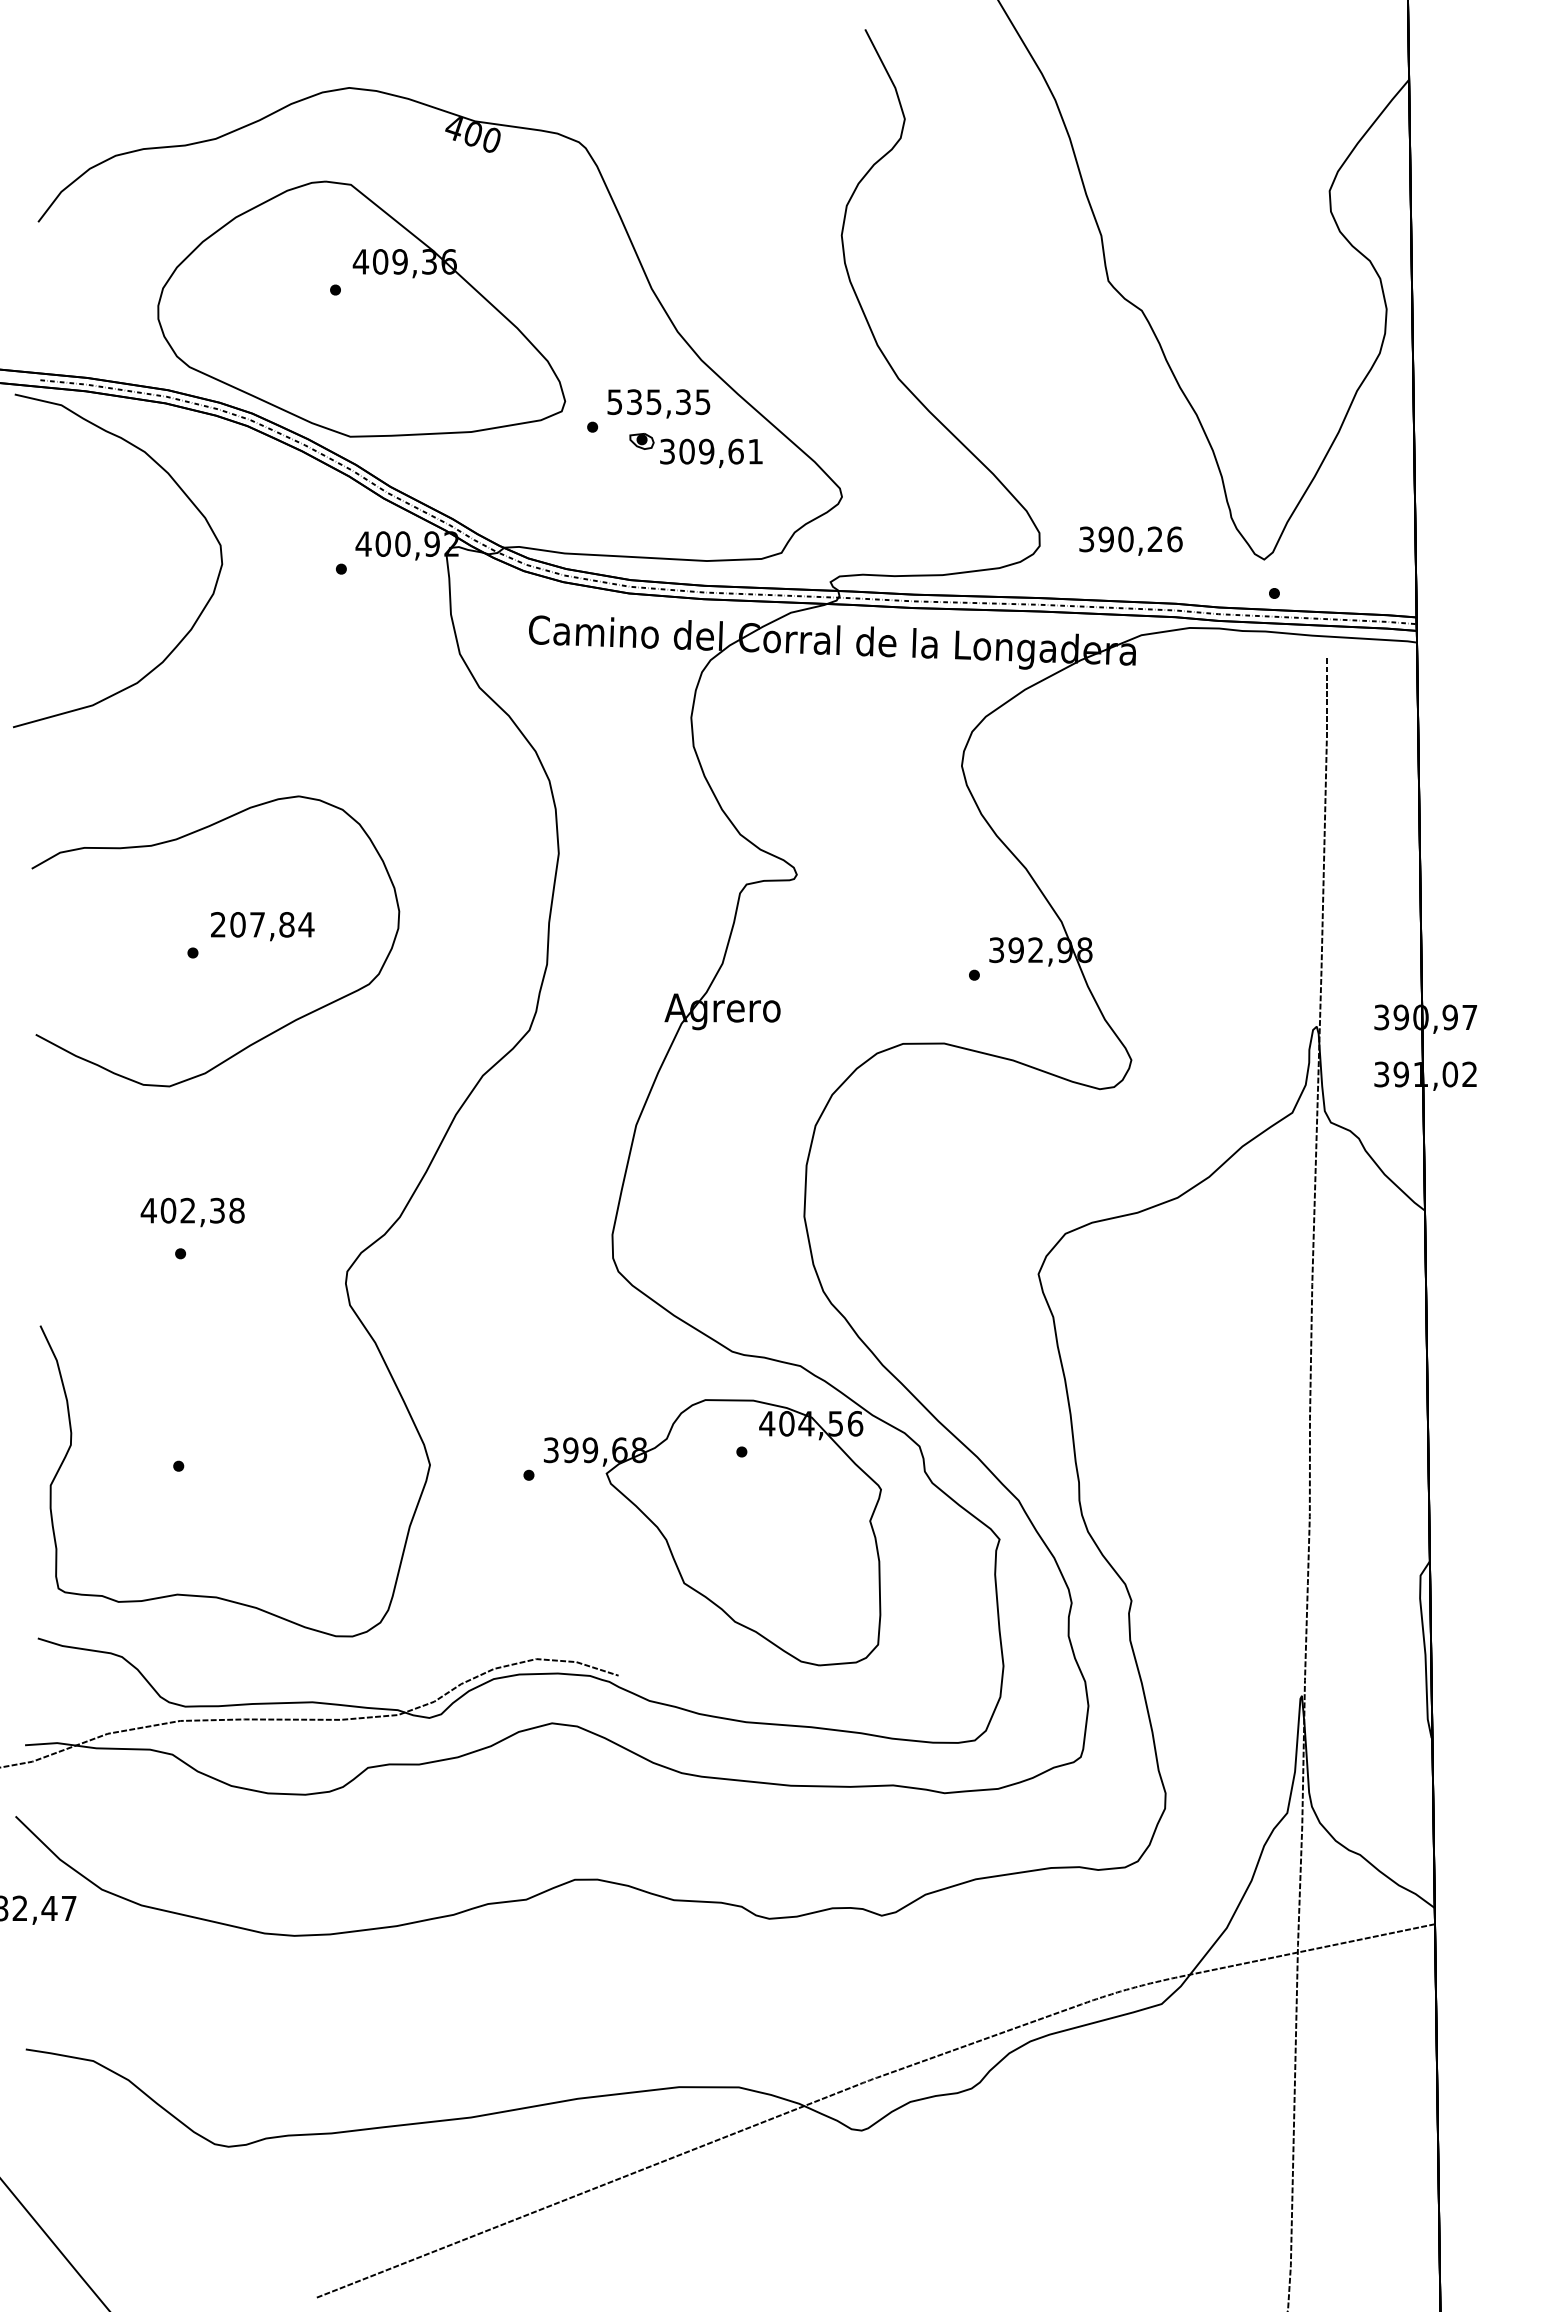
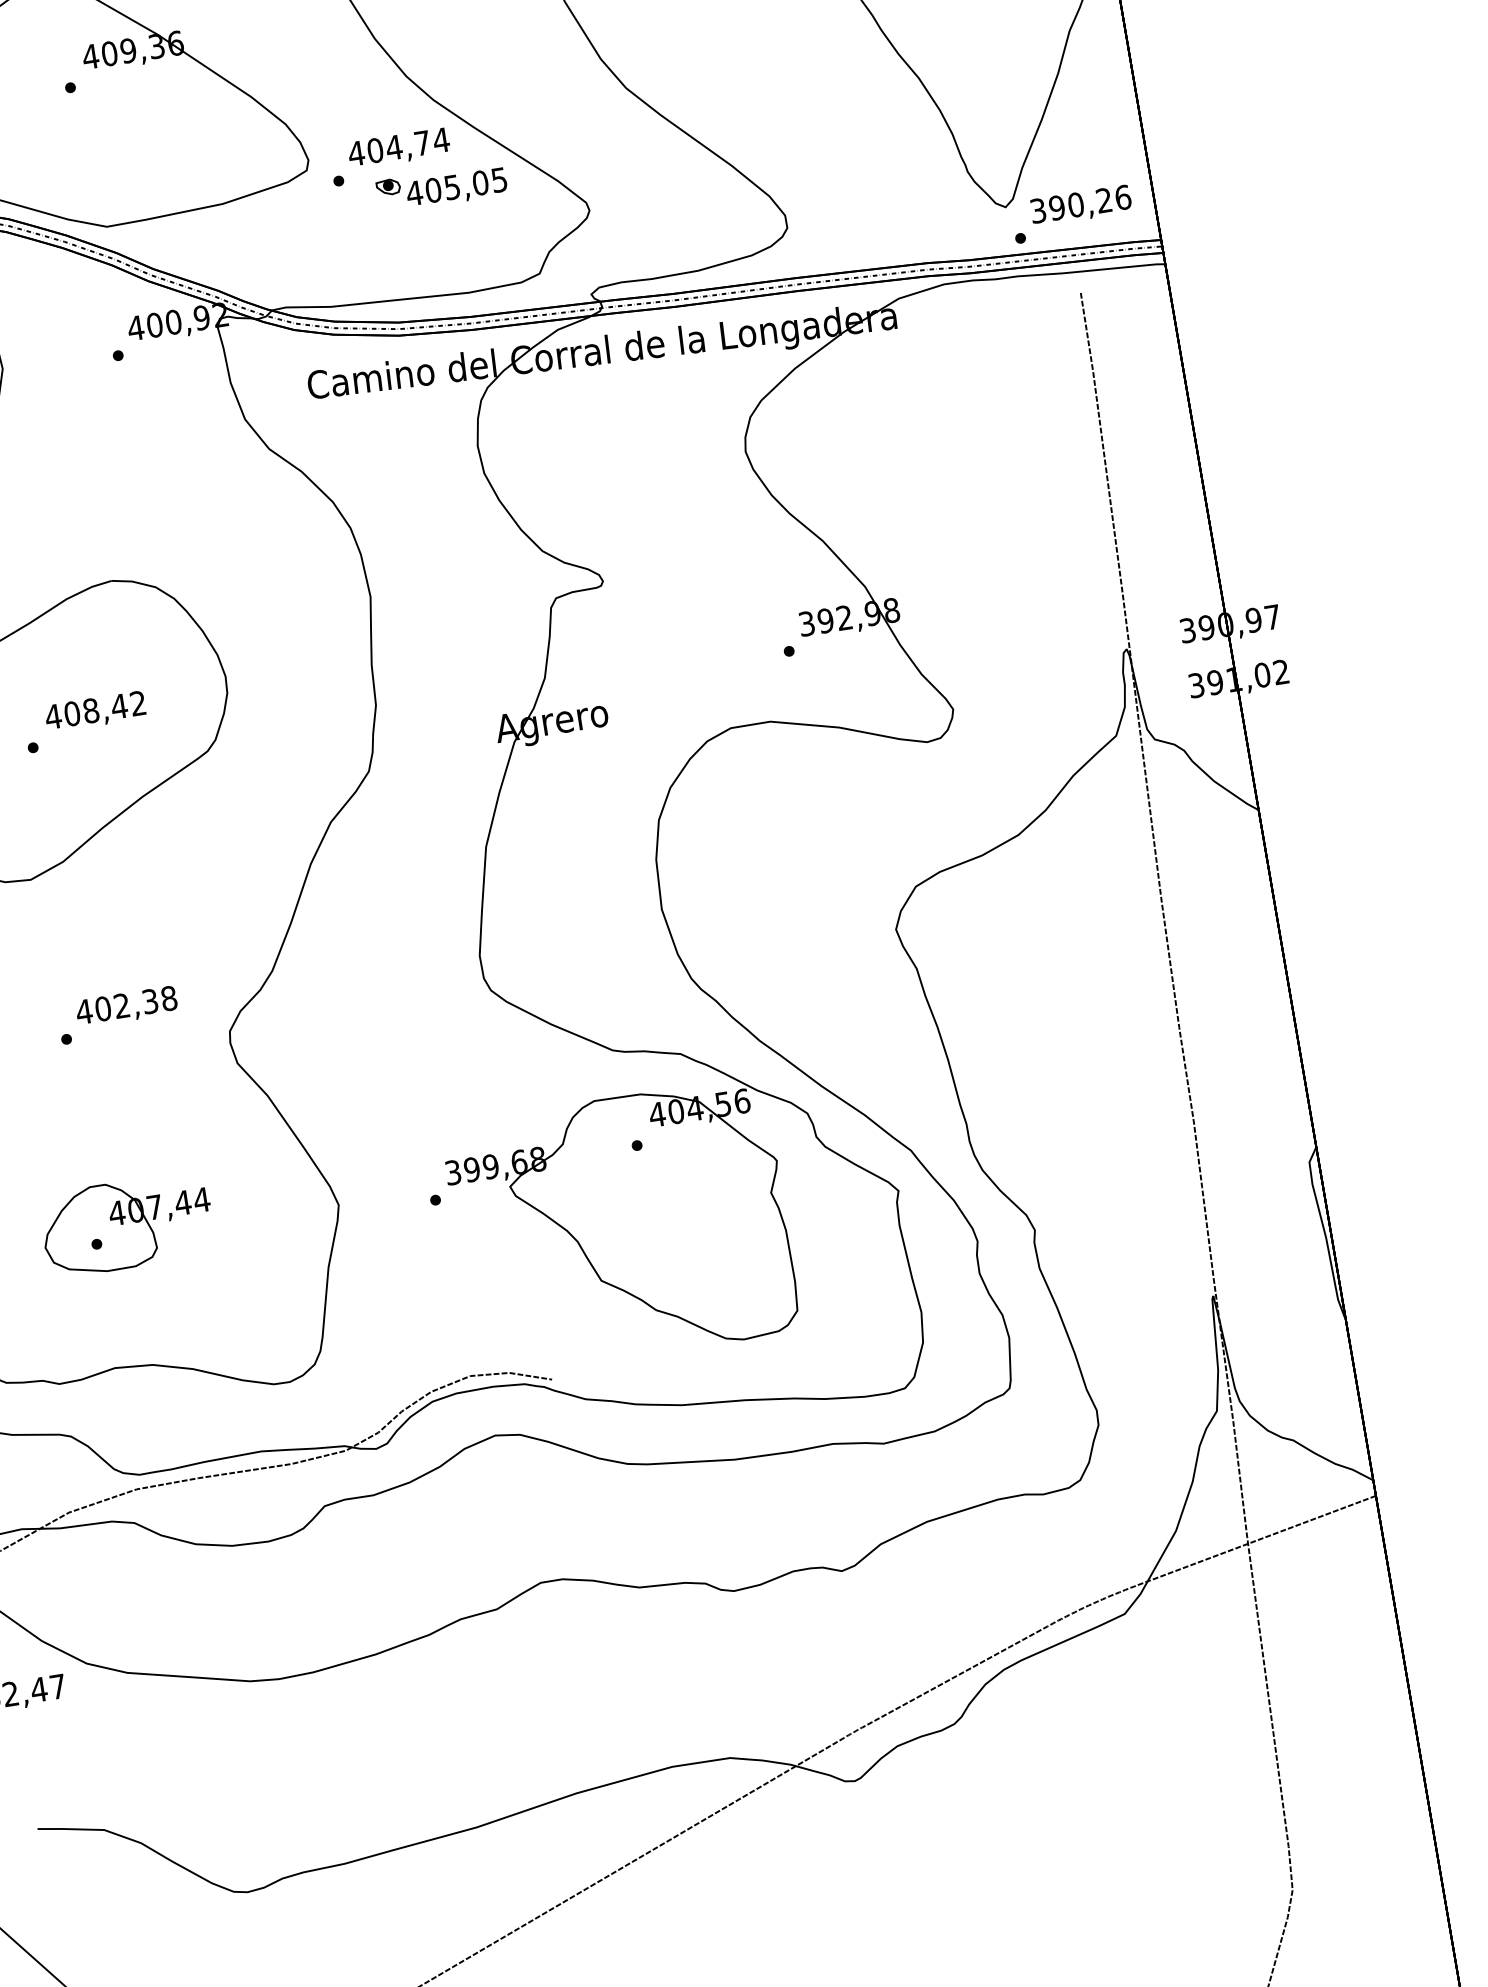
text: (658, 402) -> (398, 147), 535,35 -> 404,74
text: (710, 451) -> (456, 186), 309,61 -> 405,05
text: (1130, 540) -> (1080, 205), moved
text: (262, 924) -> (95, 709), 207,84 -> 408,42
text: (192, 1212) -> (126, 1006), moved
part: (212, 1451) -> (127, 1224), added

